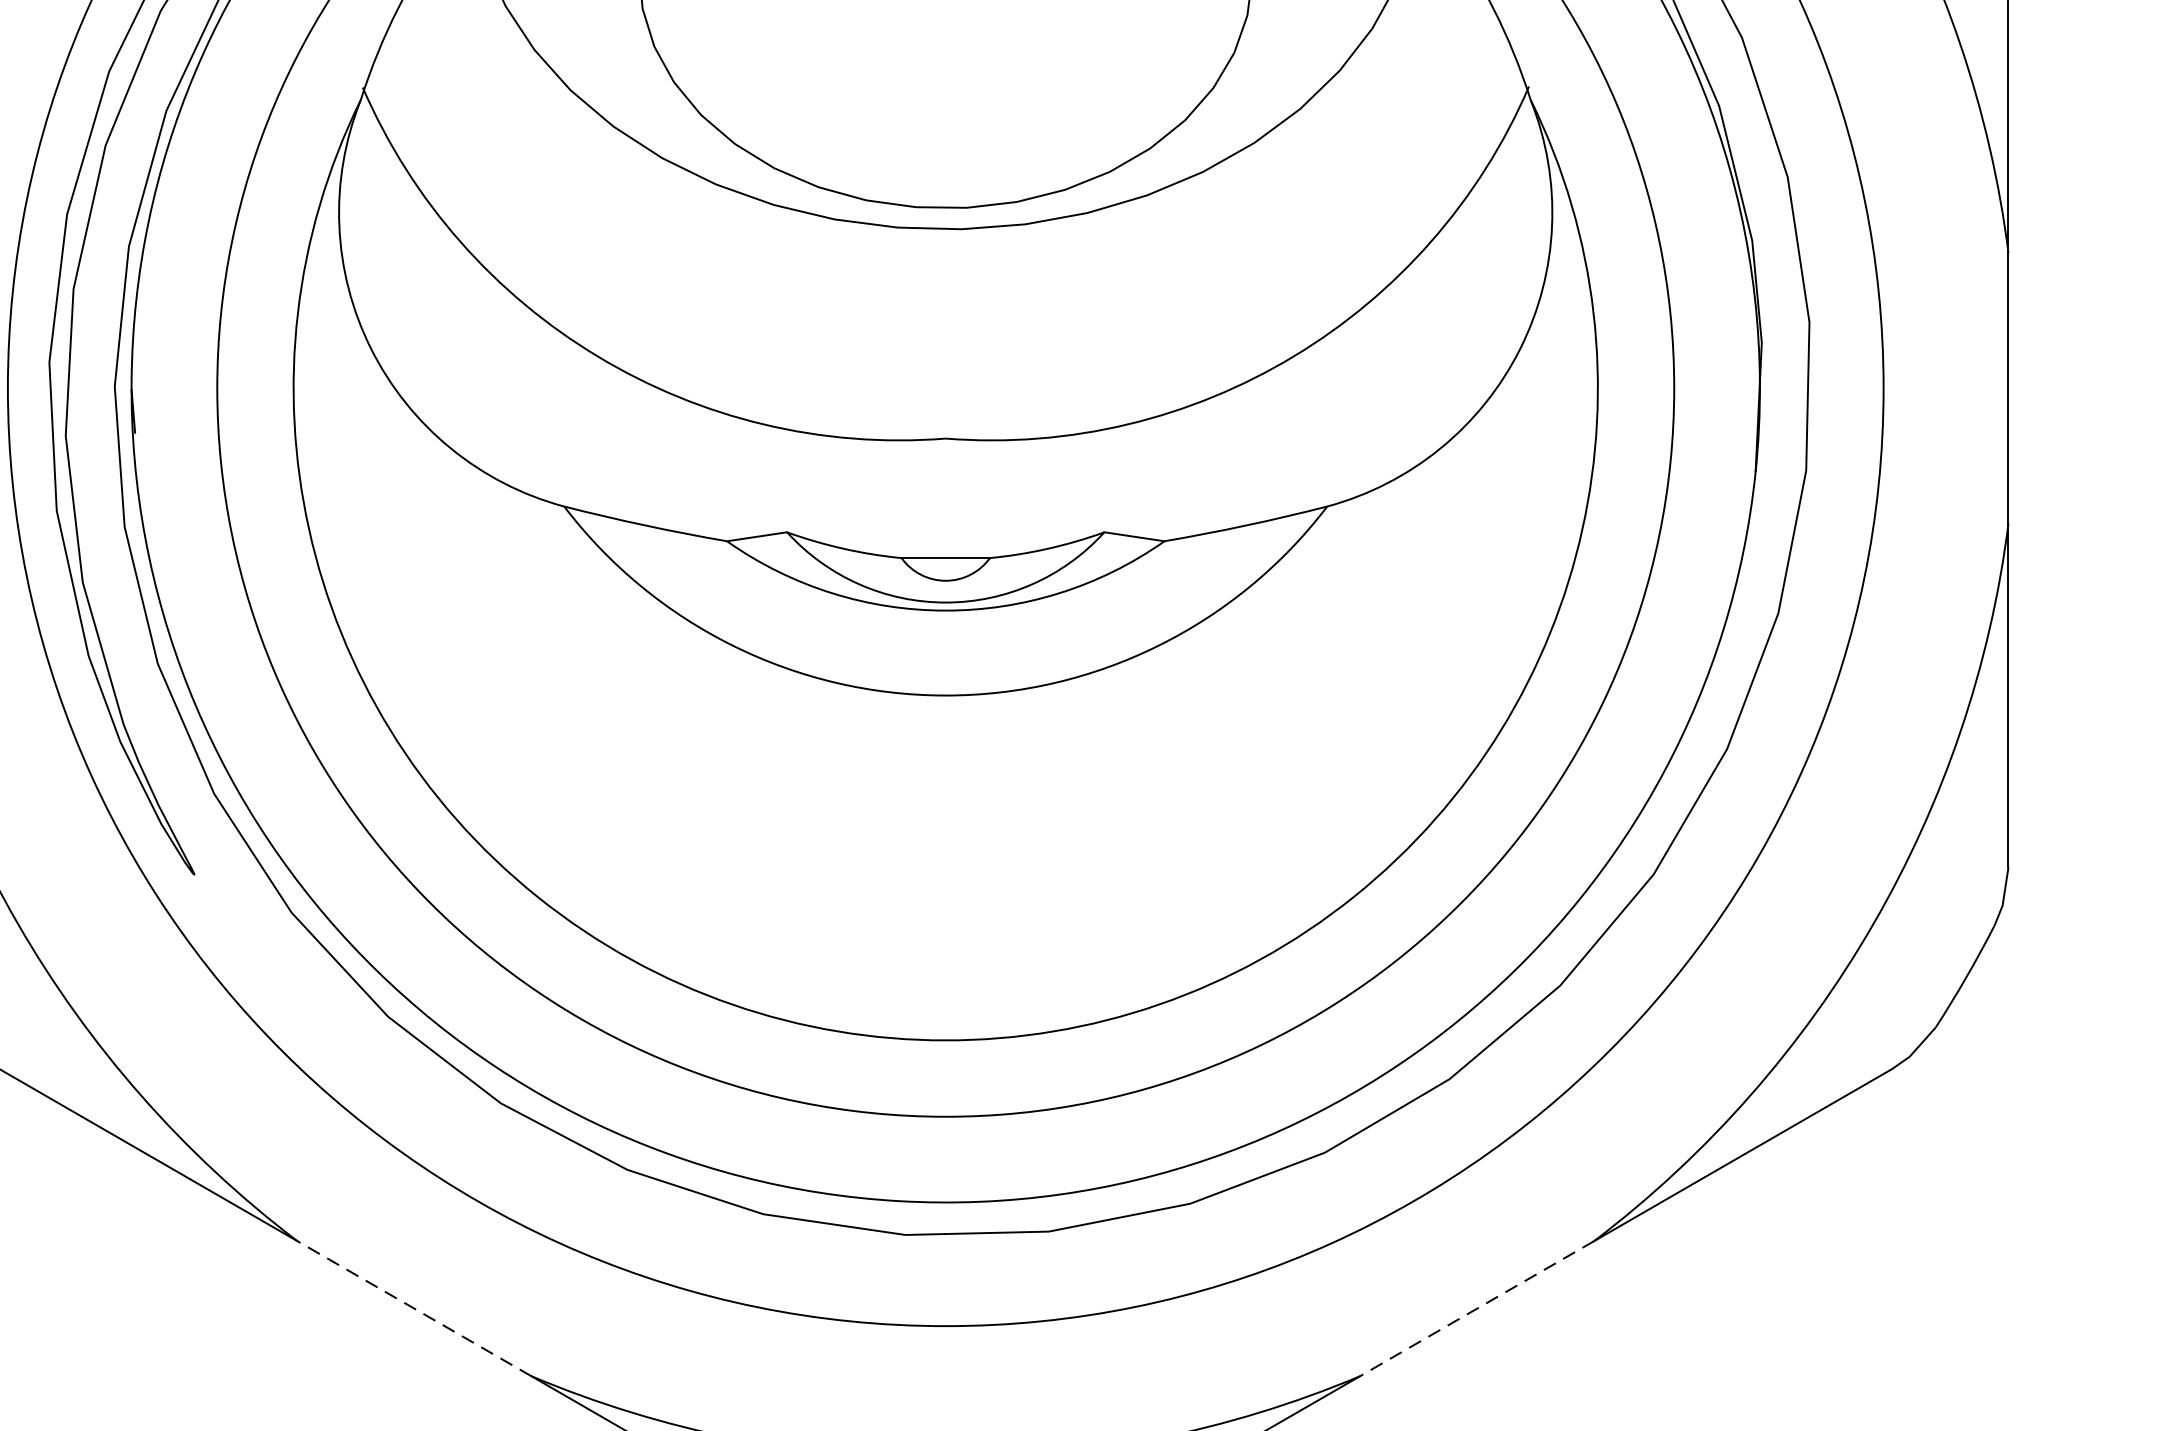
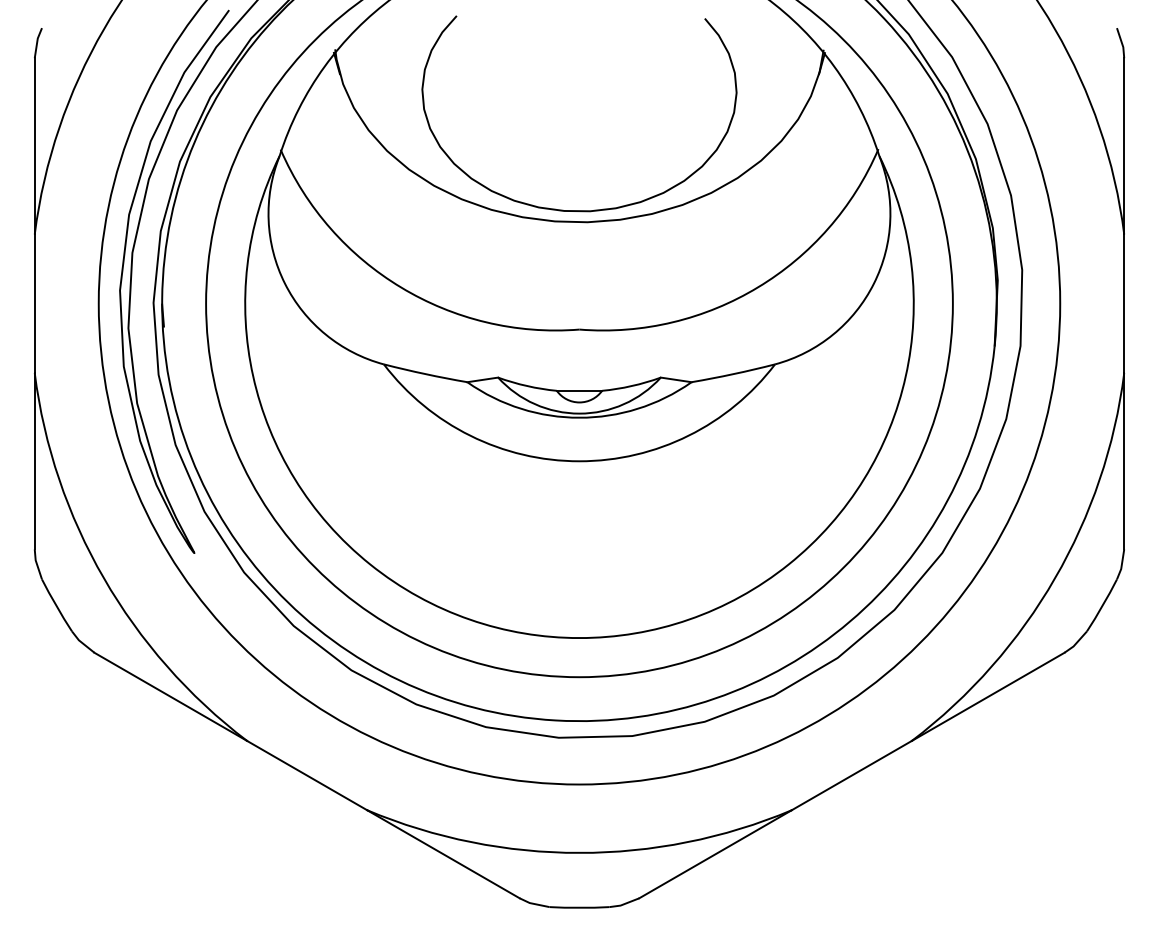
line: (413, 1308) -> (306, 775), dashed -> solid
line: (1476, 1308) -> (851, 775), dashed -> solid

